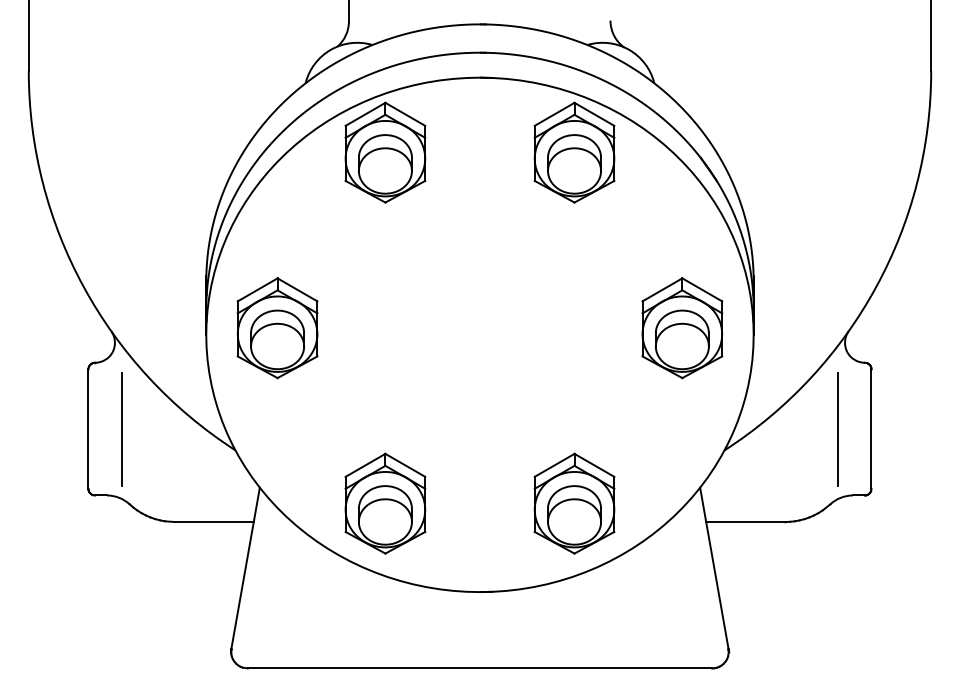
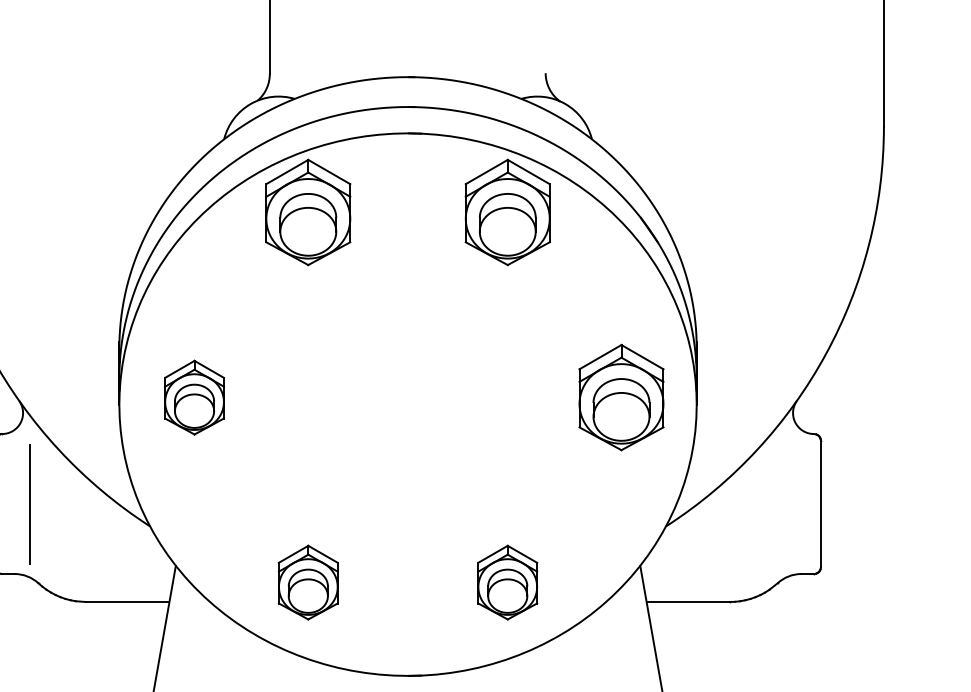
part: (277, 328) -> (194, 397), size x0.7
line: (838, 428) -> (786, 503), removed
part: (385, 503) -> (308, 582), size x0.7
part: (574, 503) -> (507, 582), size x0.7

